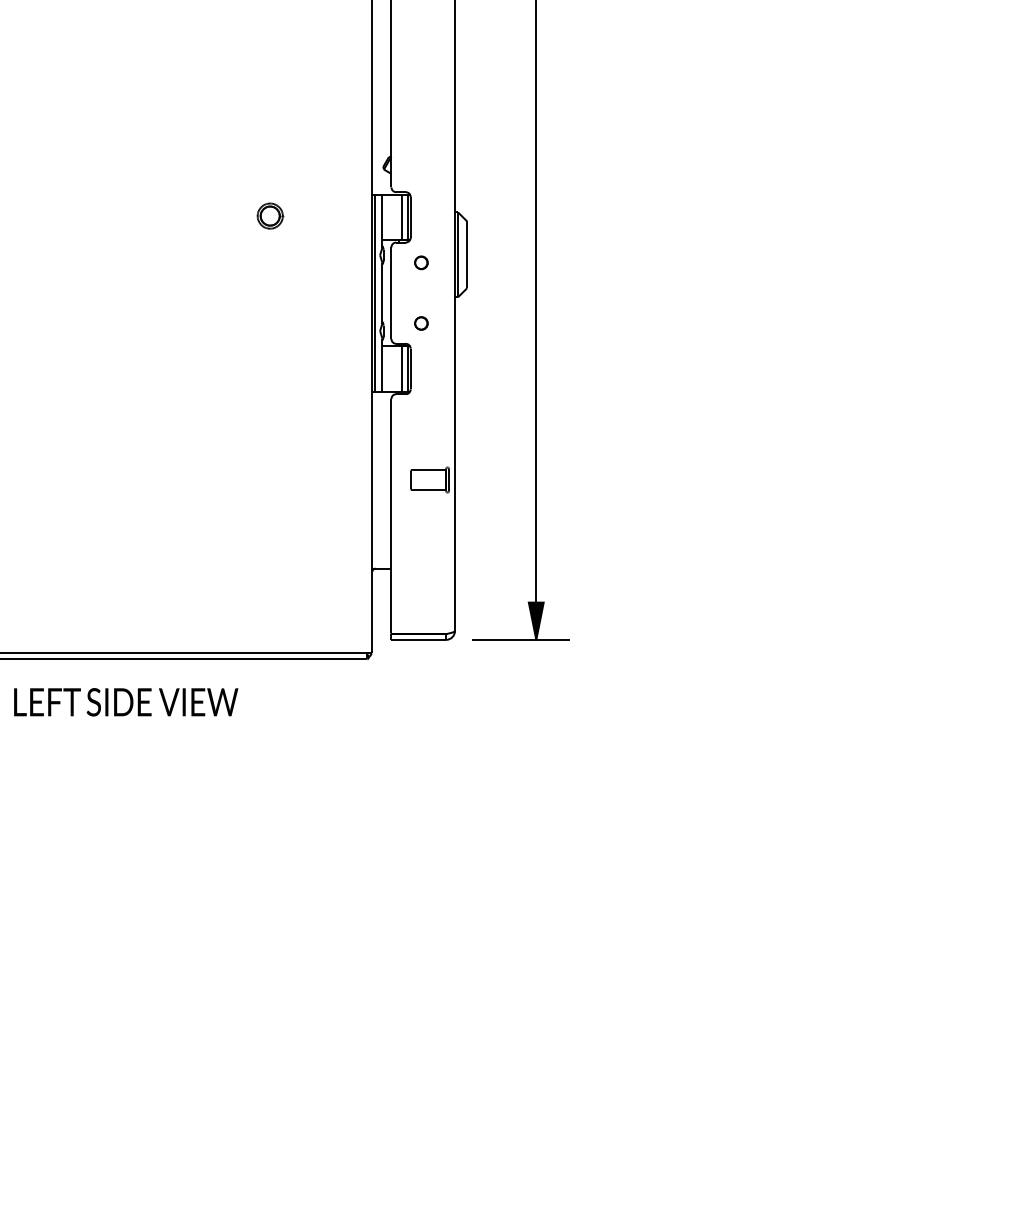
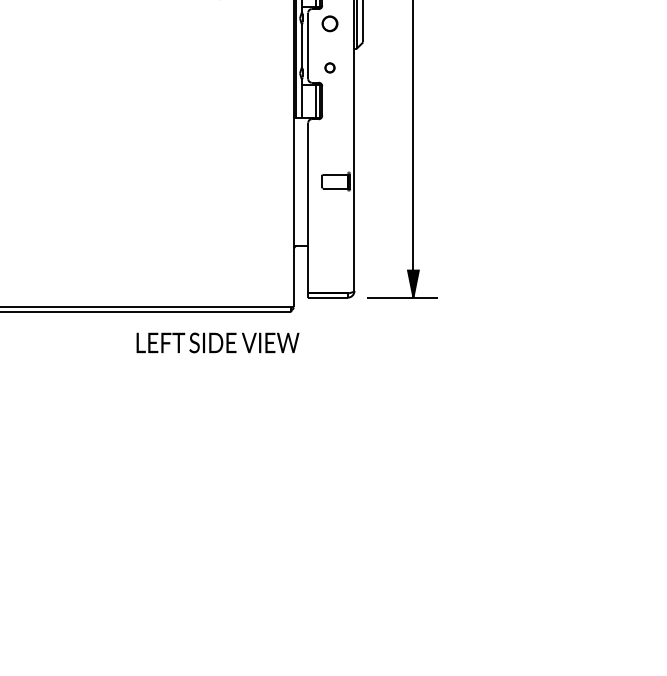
part: (421, 262) -> (330, 23), size x1.6
text: (126, 702) -> (218, 343), moved

